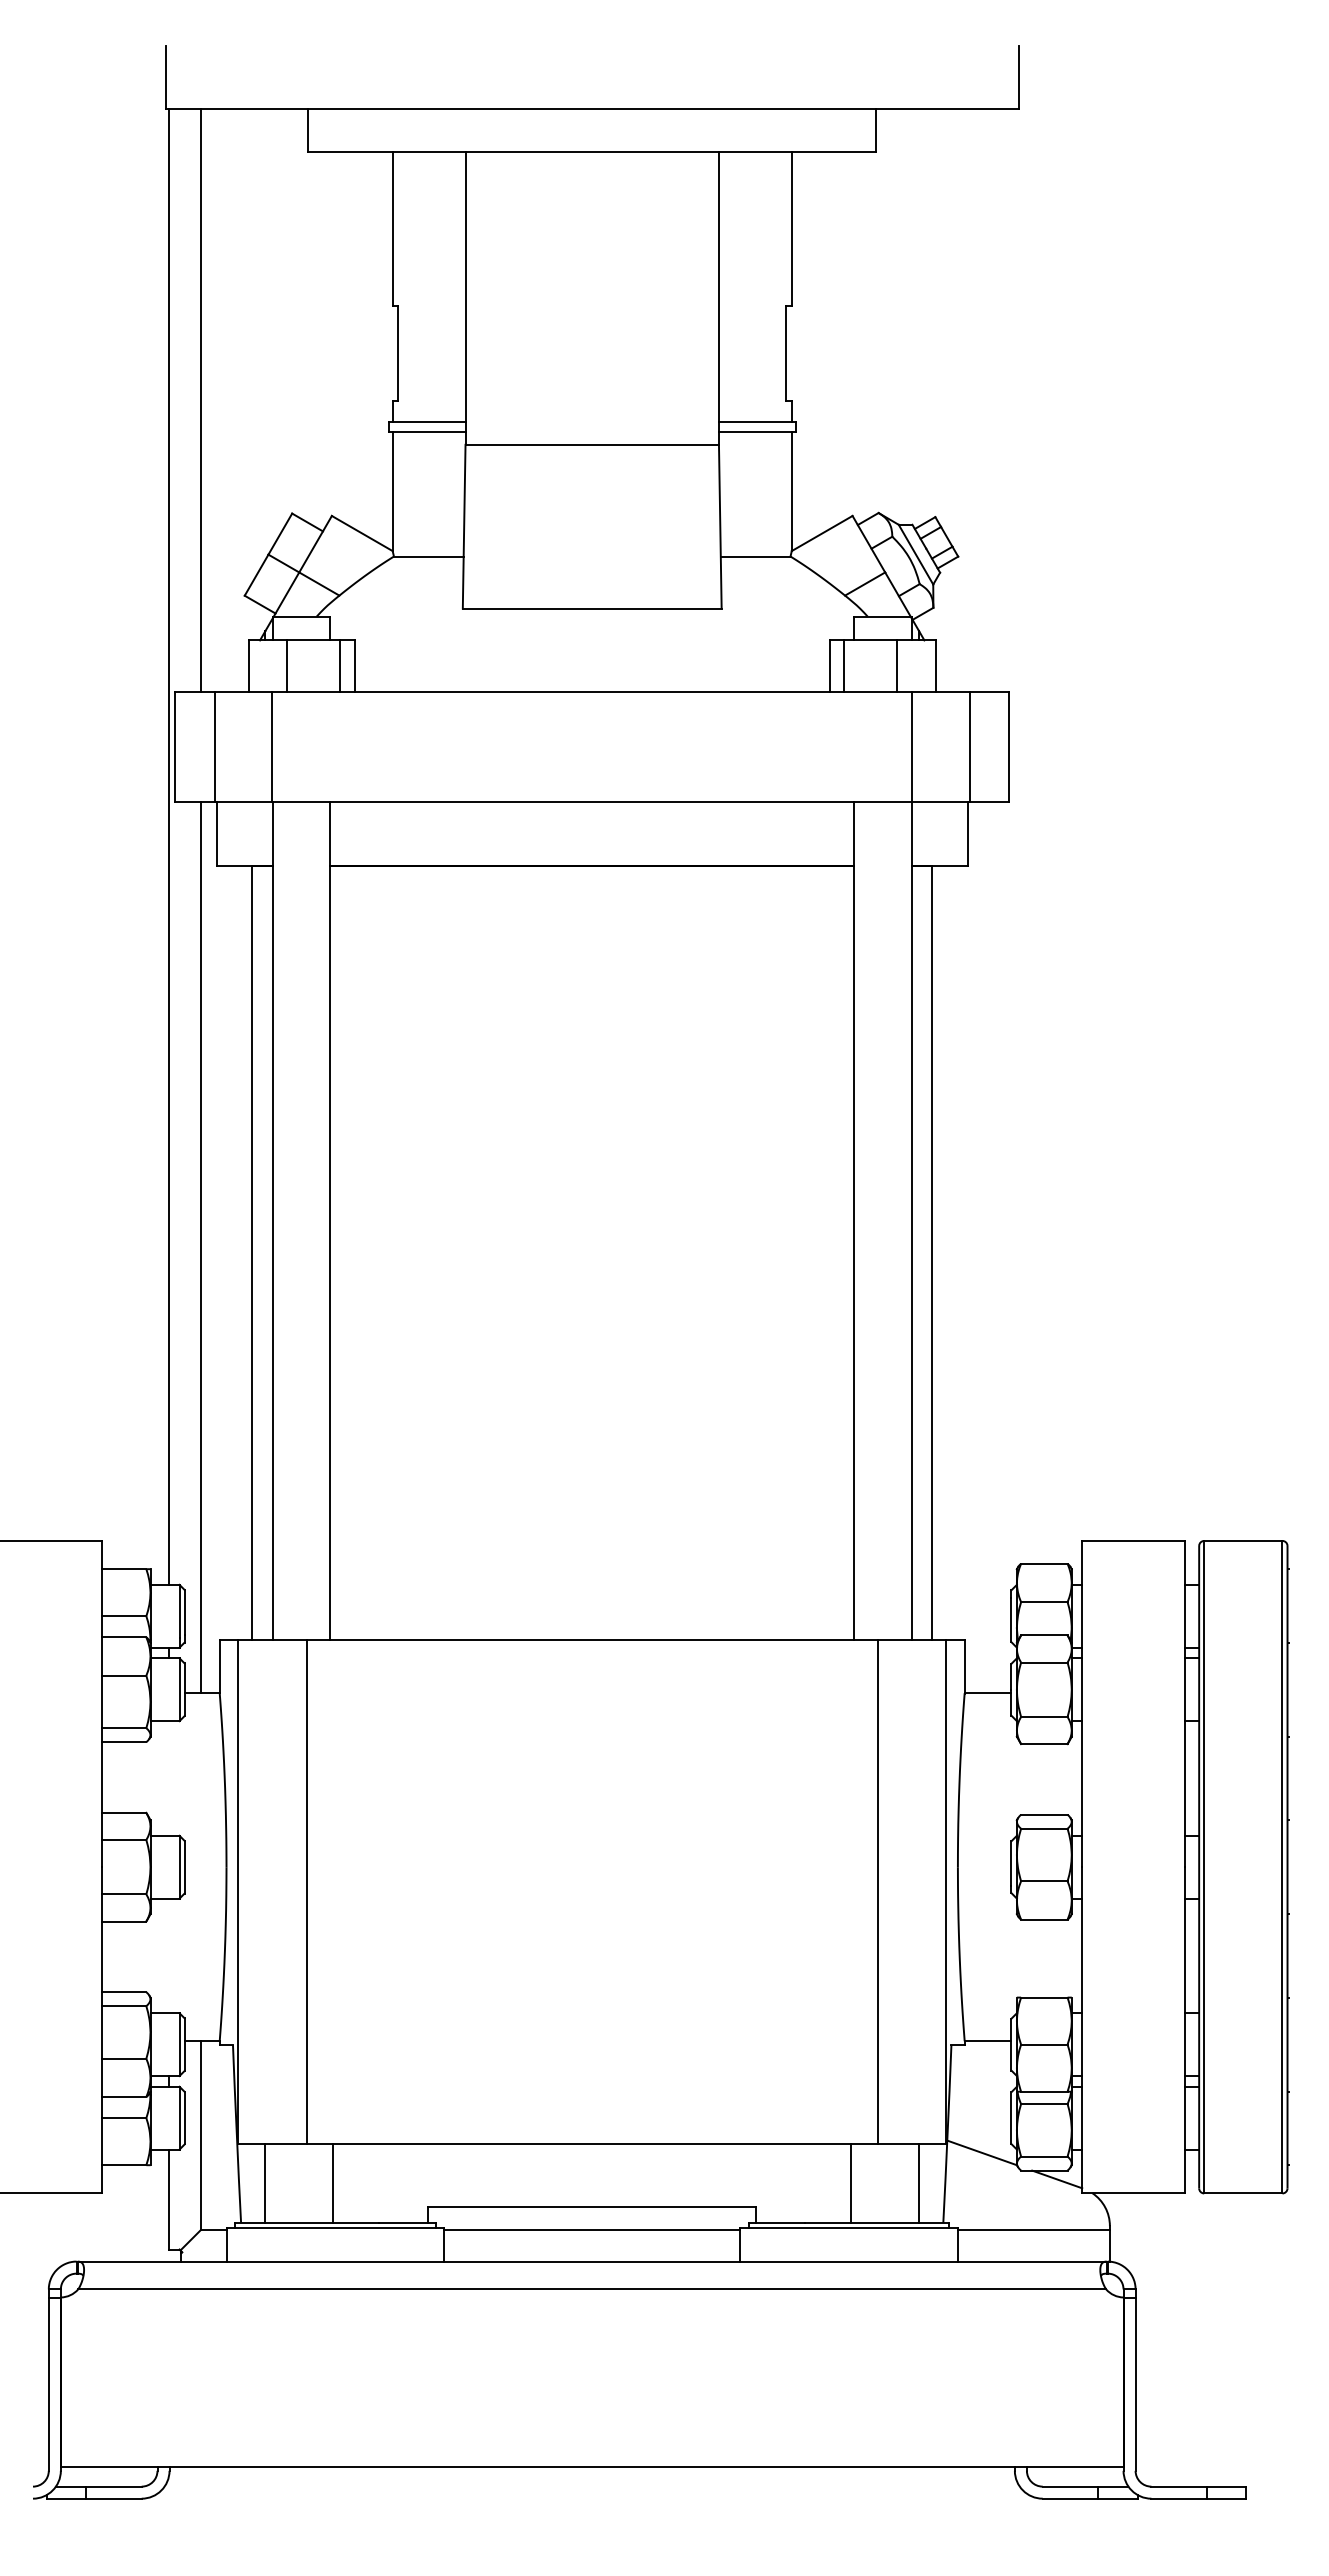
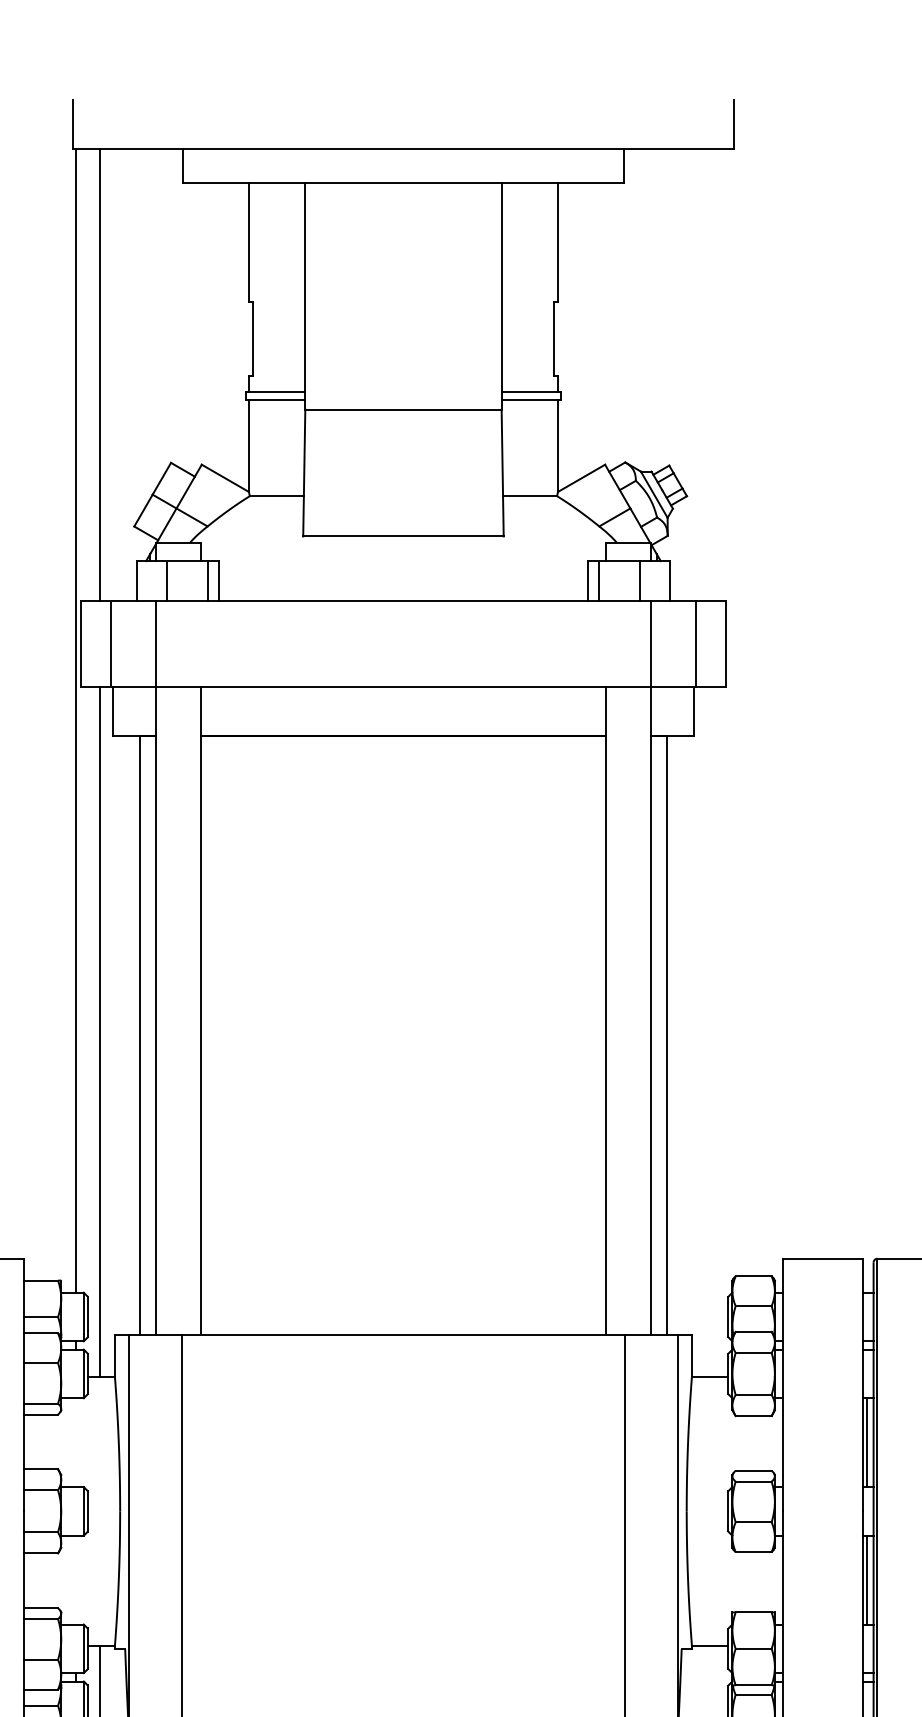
line: (1191, 1778) -> (867, 1442), added
line: (1191, 1955) -> (867, 1579), added

